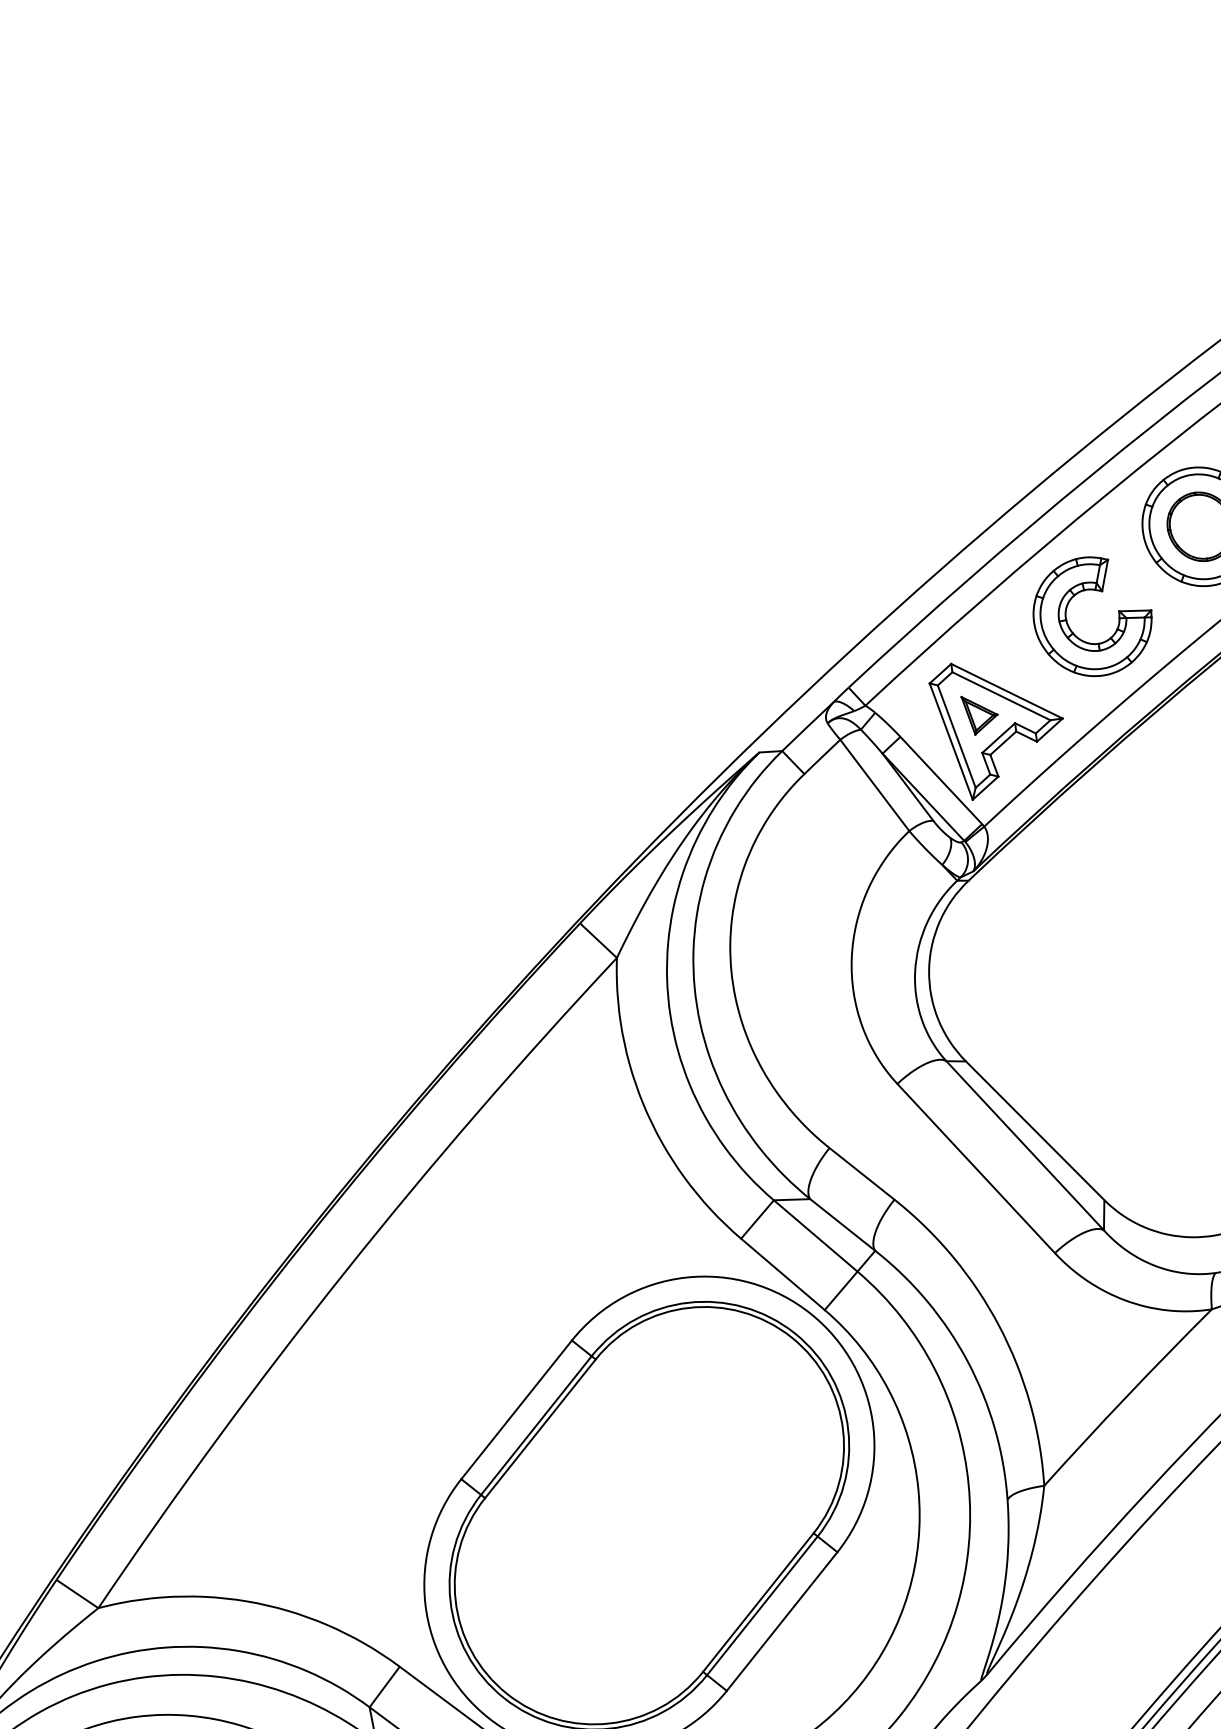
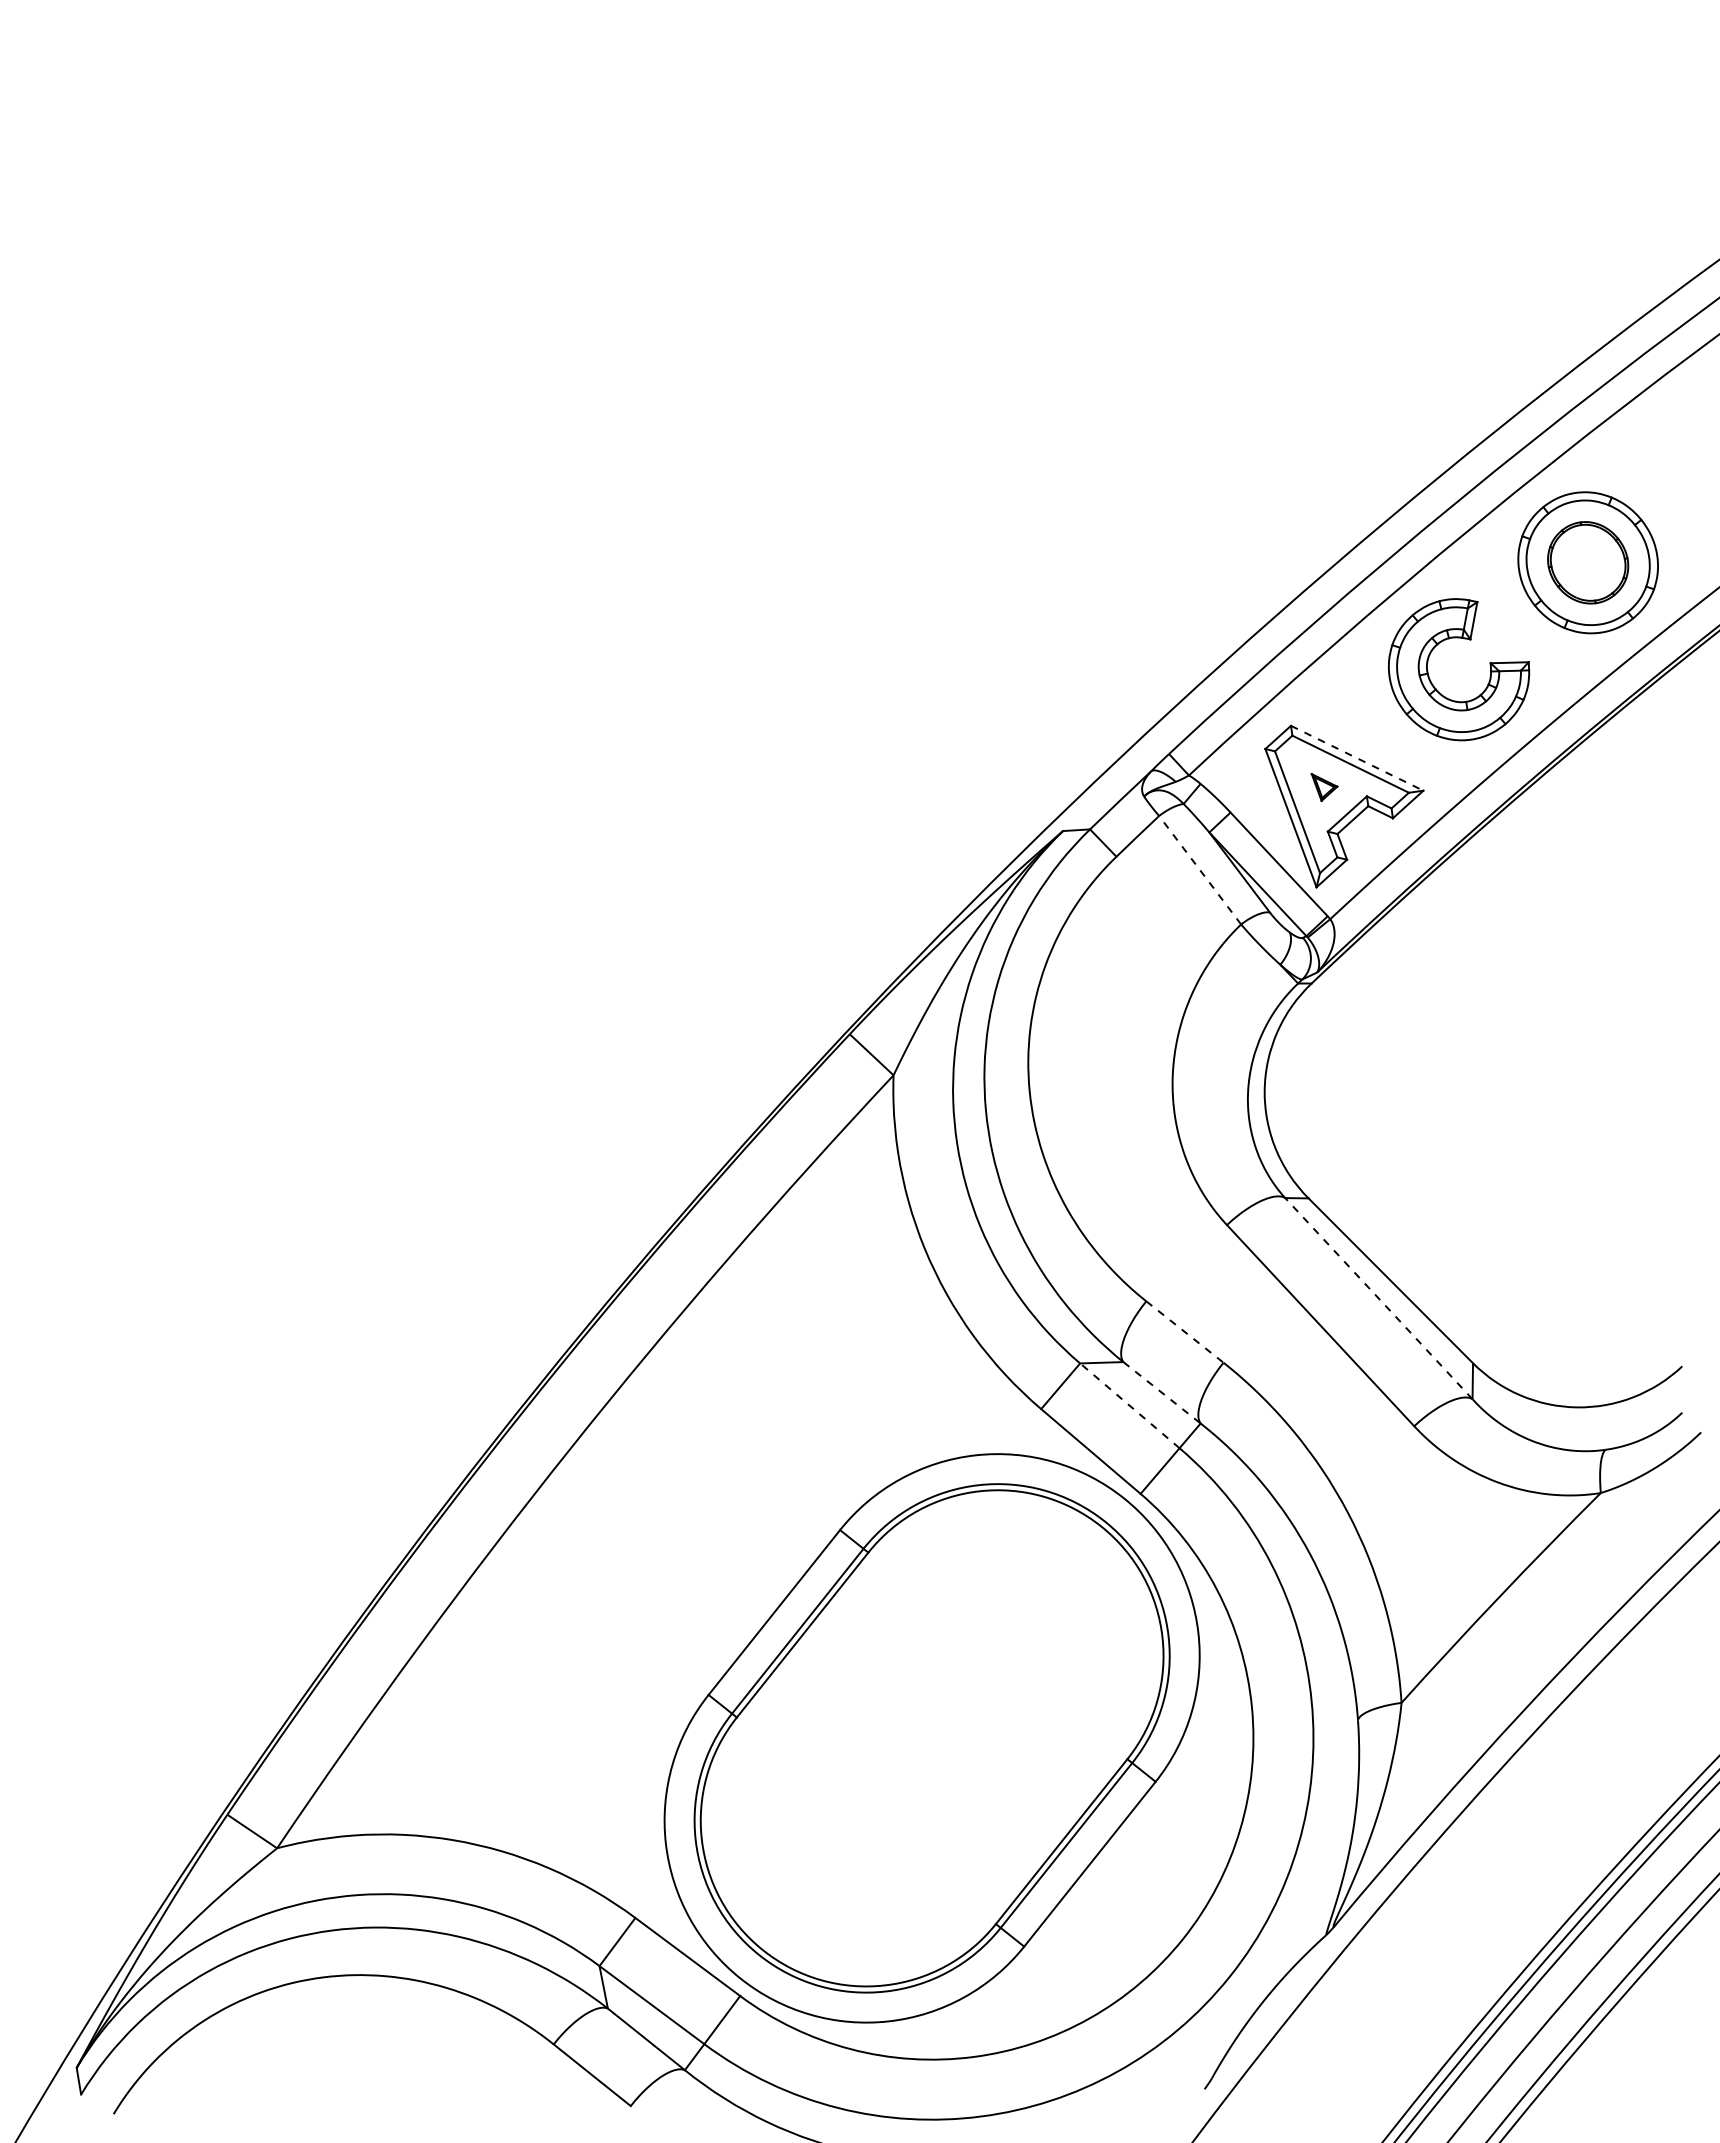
line: (1007, 691) -> (1357, 758), solid -> dashed
part: (979, 715) -> (1324, 787), size x0.6
line: (874, 784) -> (1199, 869), solid -> dashed
line: (1024, 1145) -> (1378, 1298), solid -> dashed
line: (862, 1174) -> (1185, 1332), solid -> dashed
line: (843, 1225) -> (1162, 1393), solid -> dashed
line: (815, 1235) -> (1129, 1405), solid -> dashed

